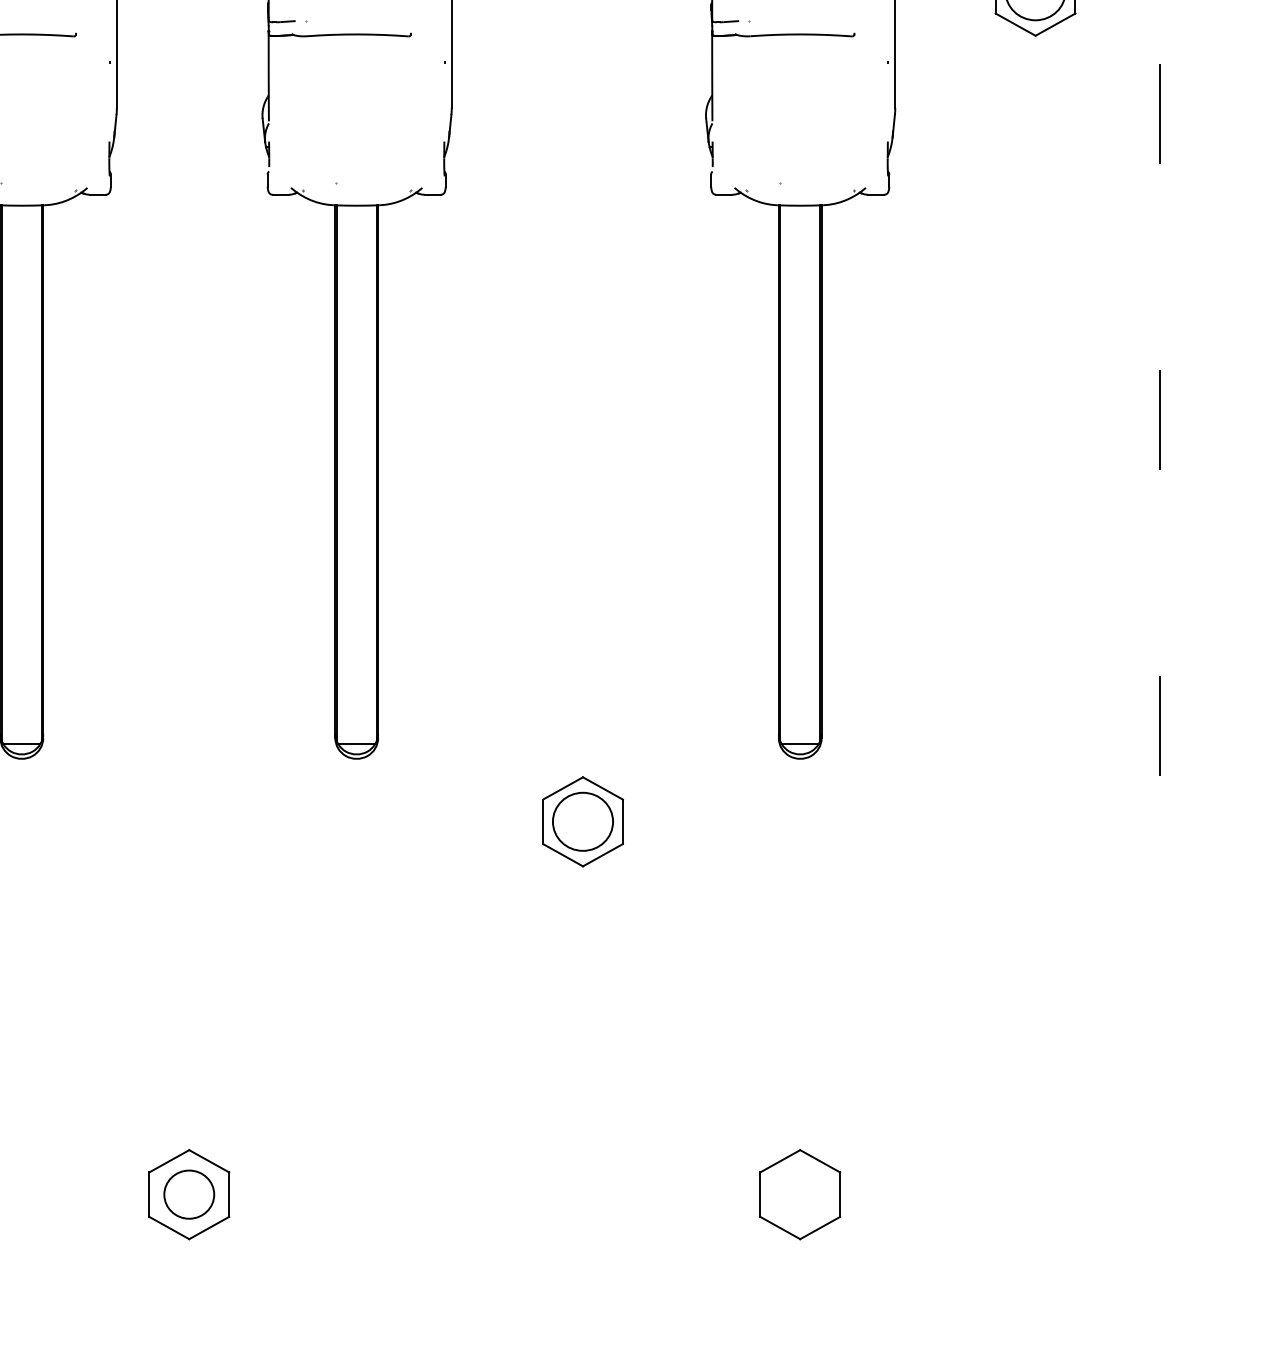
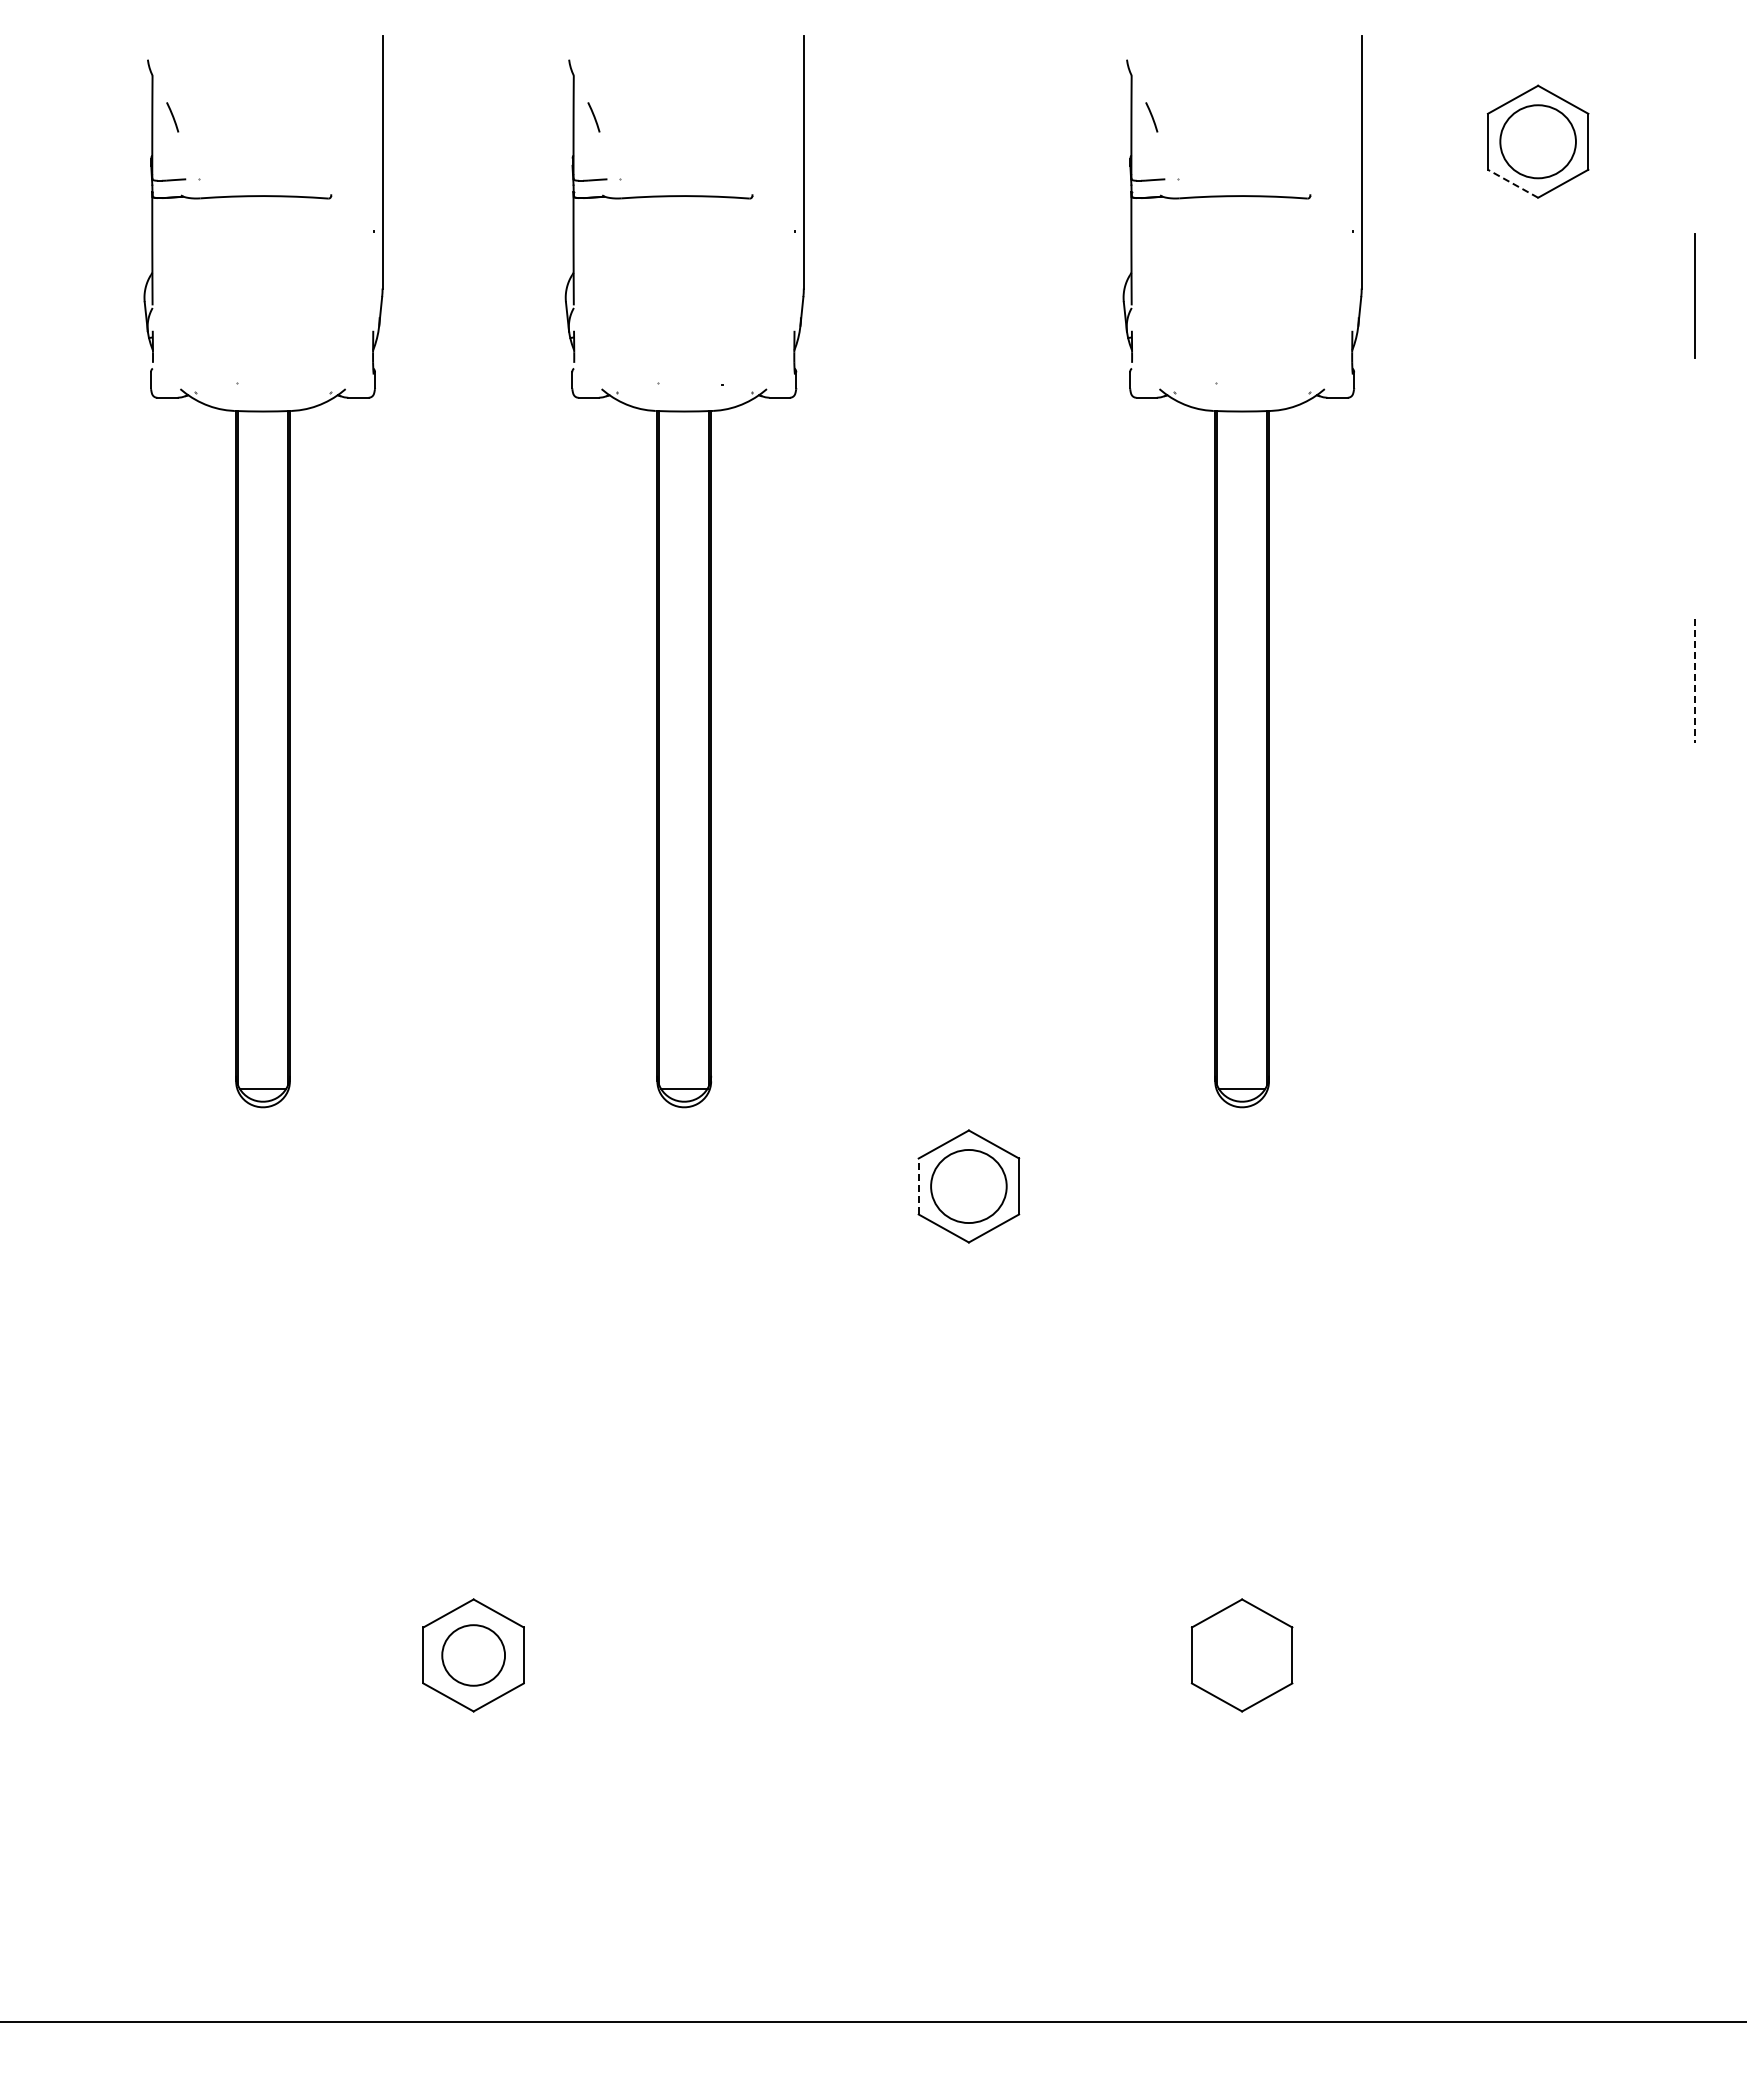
line: (1015, 24) -> (1513, 183), solid -> dashed
line: (1159, 420) -> (1694, 681), solid -> dashed
line: (1159, 725) -> (1694, 1065), removed
line: (542, 821) -> (918, 1186), solid -> dashed

